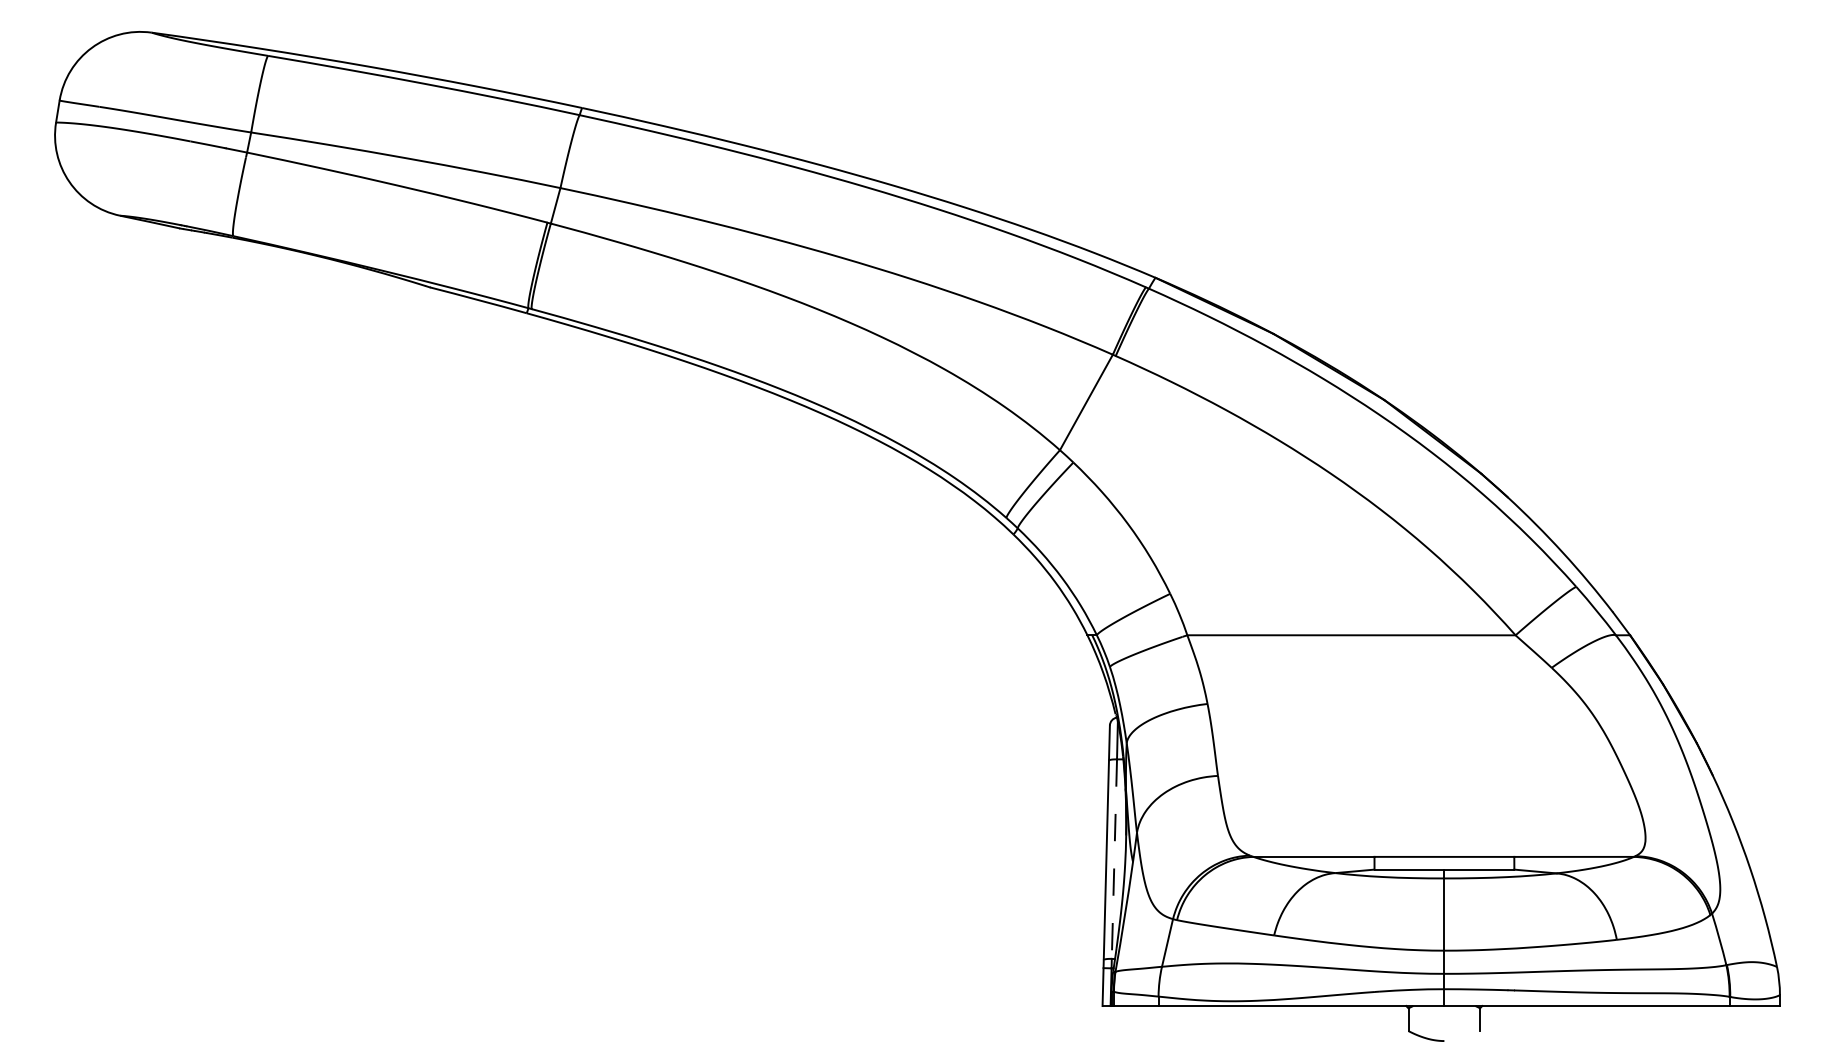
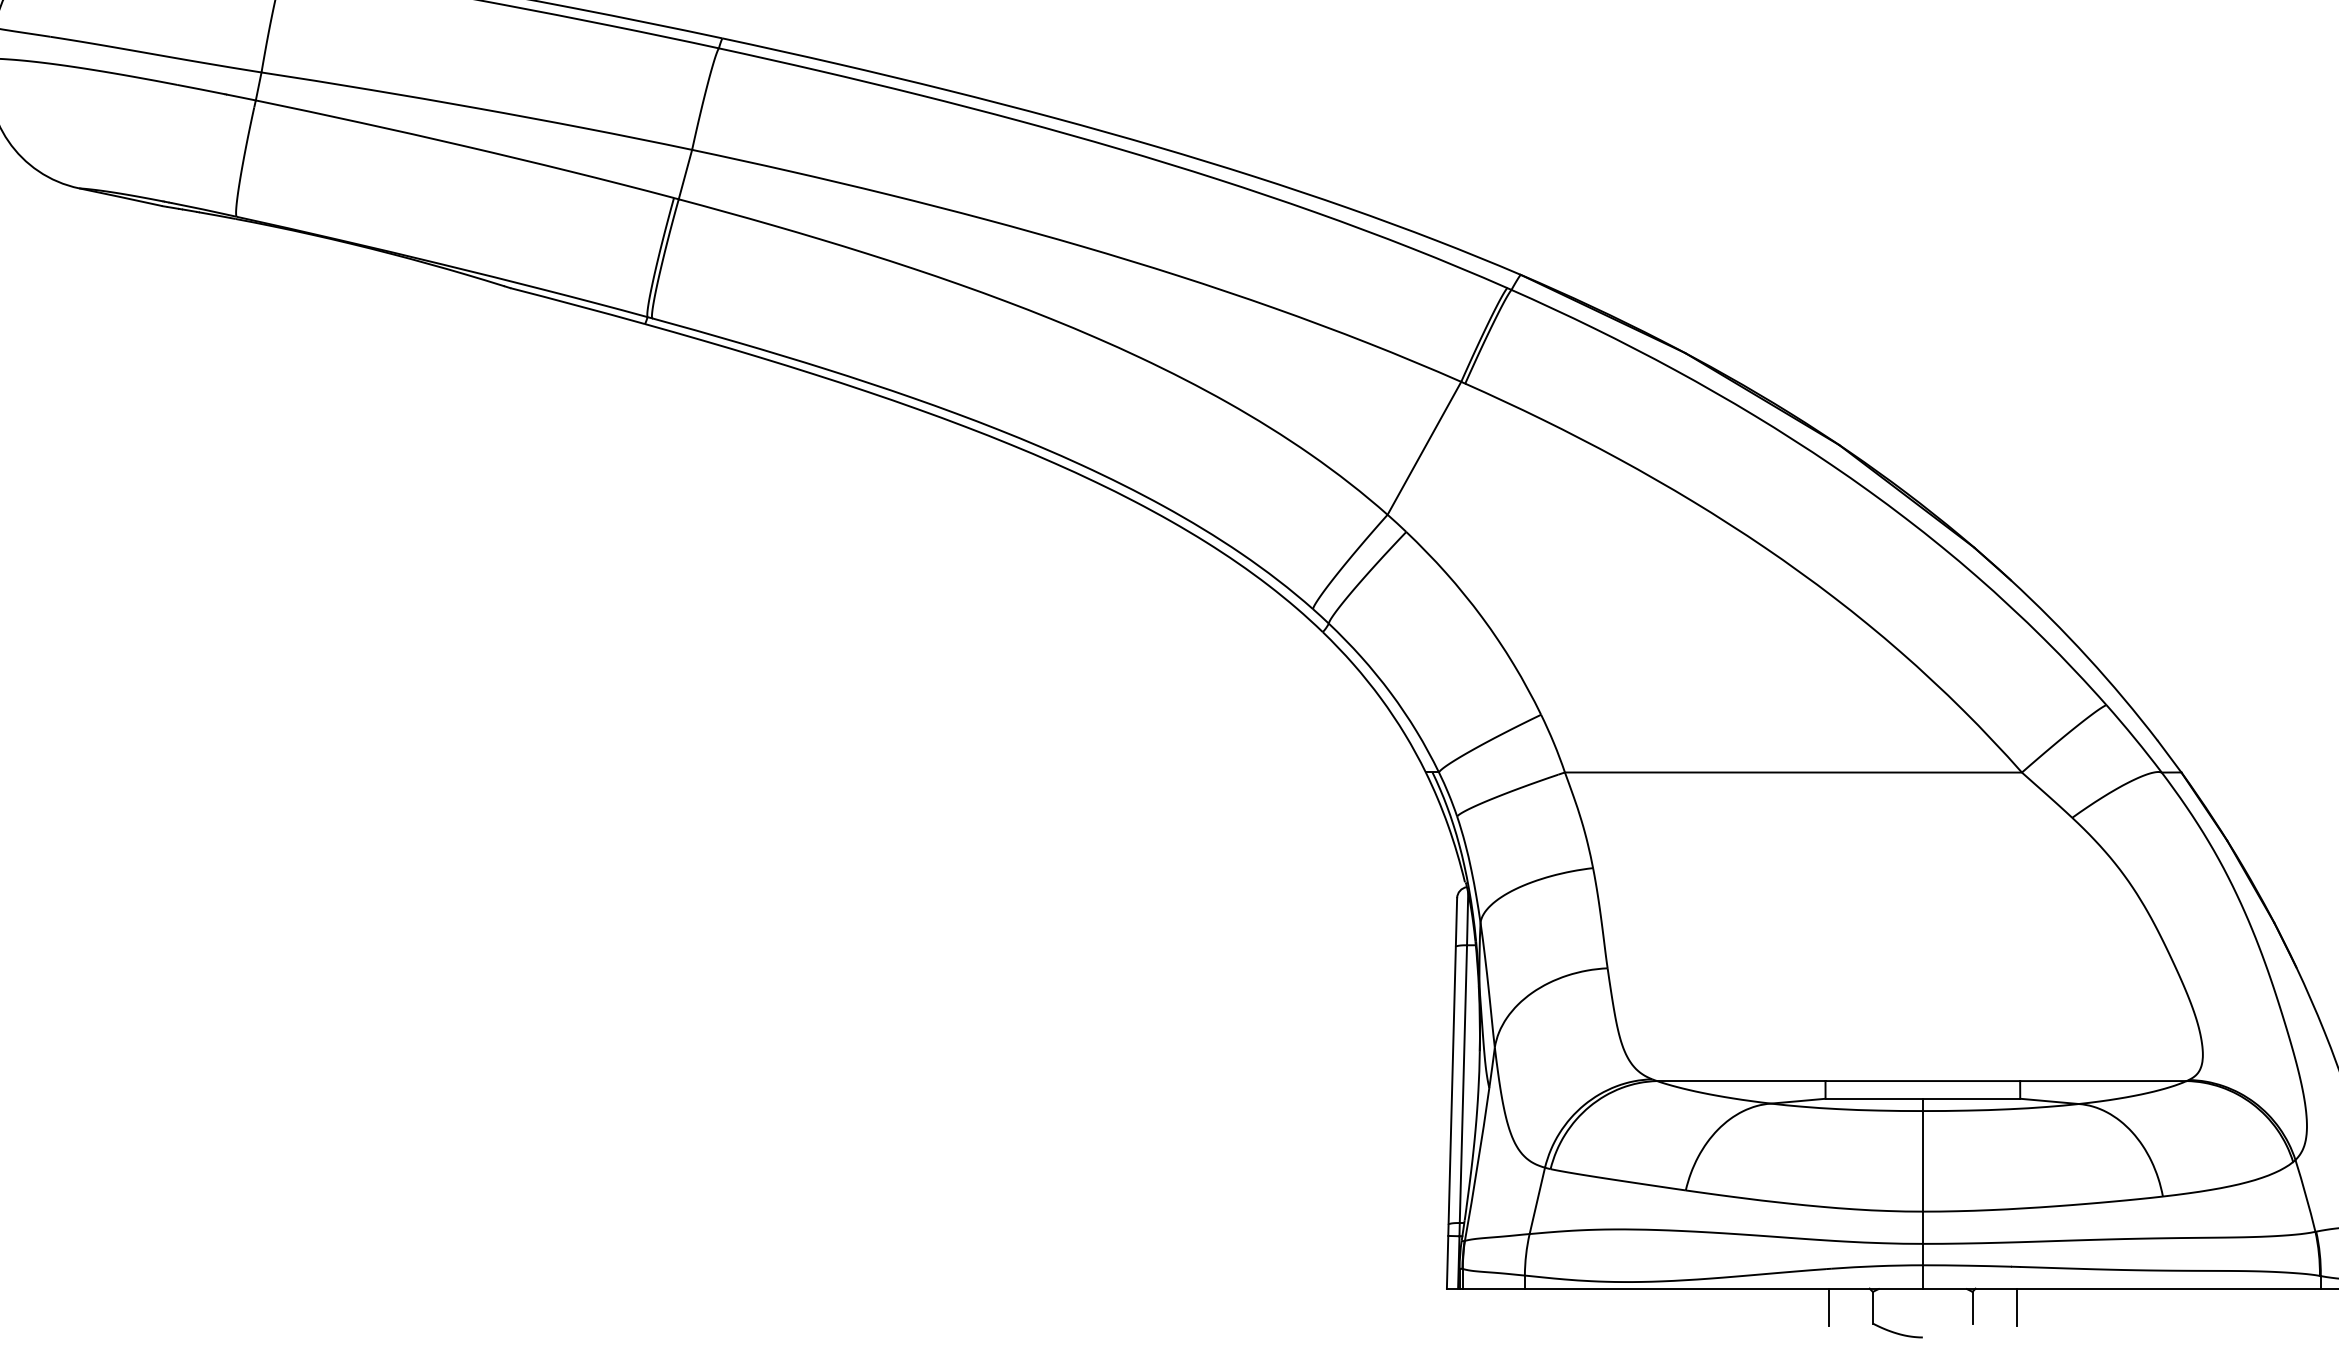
line: (1114, 859) -> (1463, 1084), dashed -> solid
line: (1376, 1019) -> (1828, 1307), added
line: (1512, 1019) -> (2017, 1307), added

